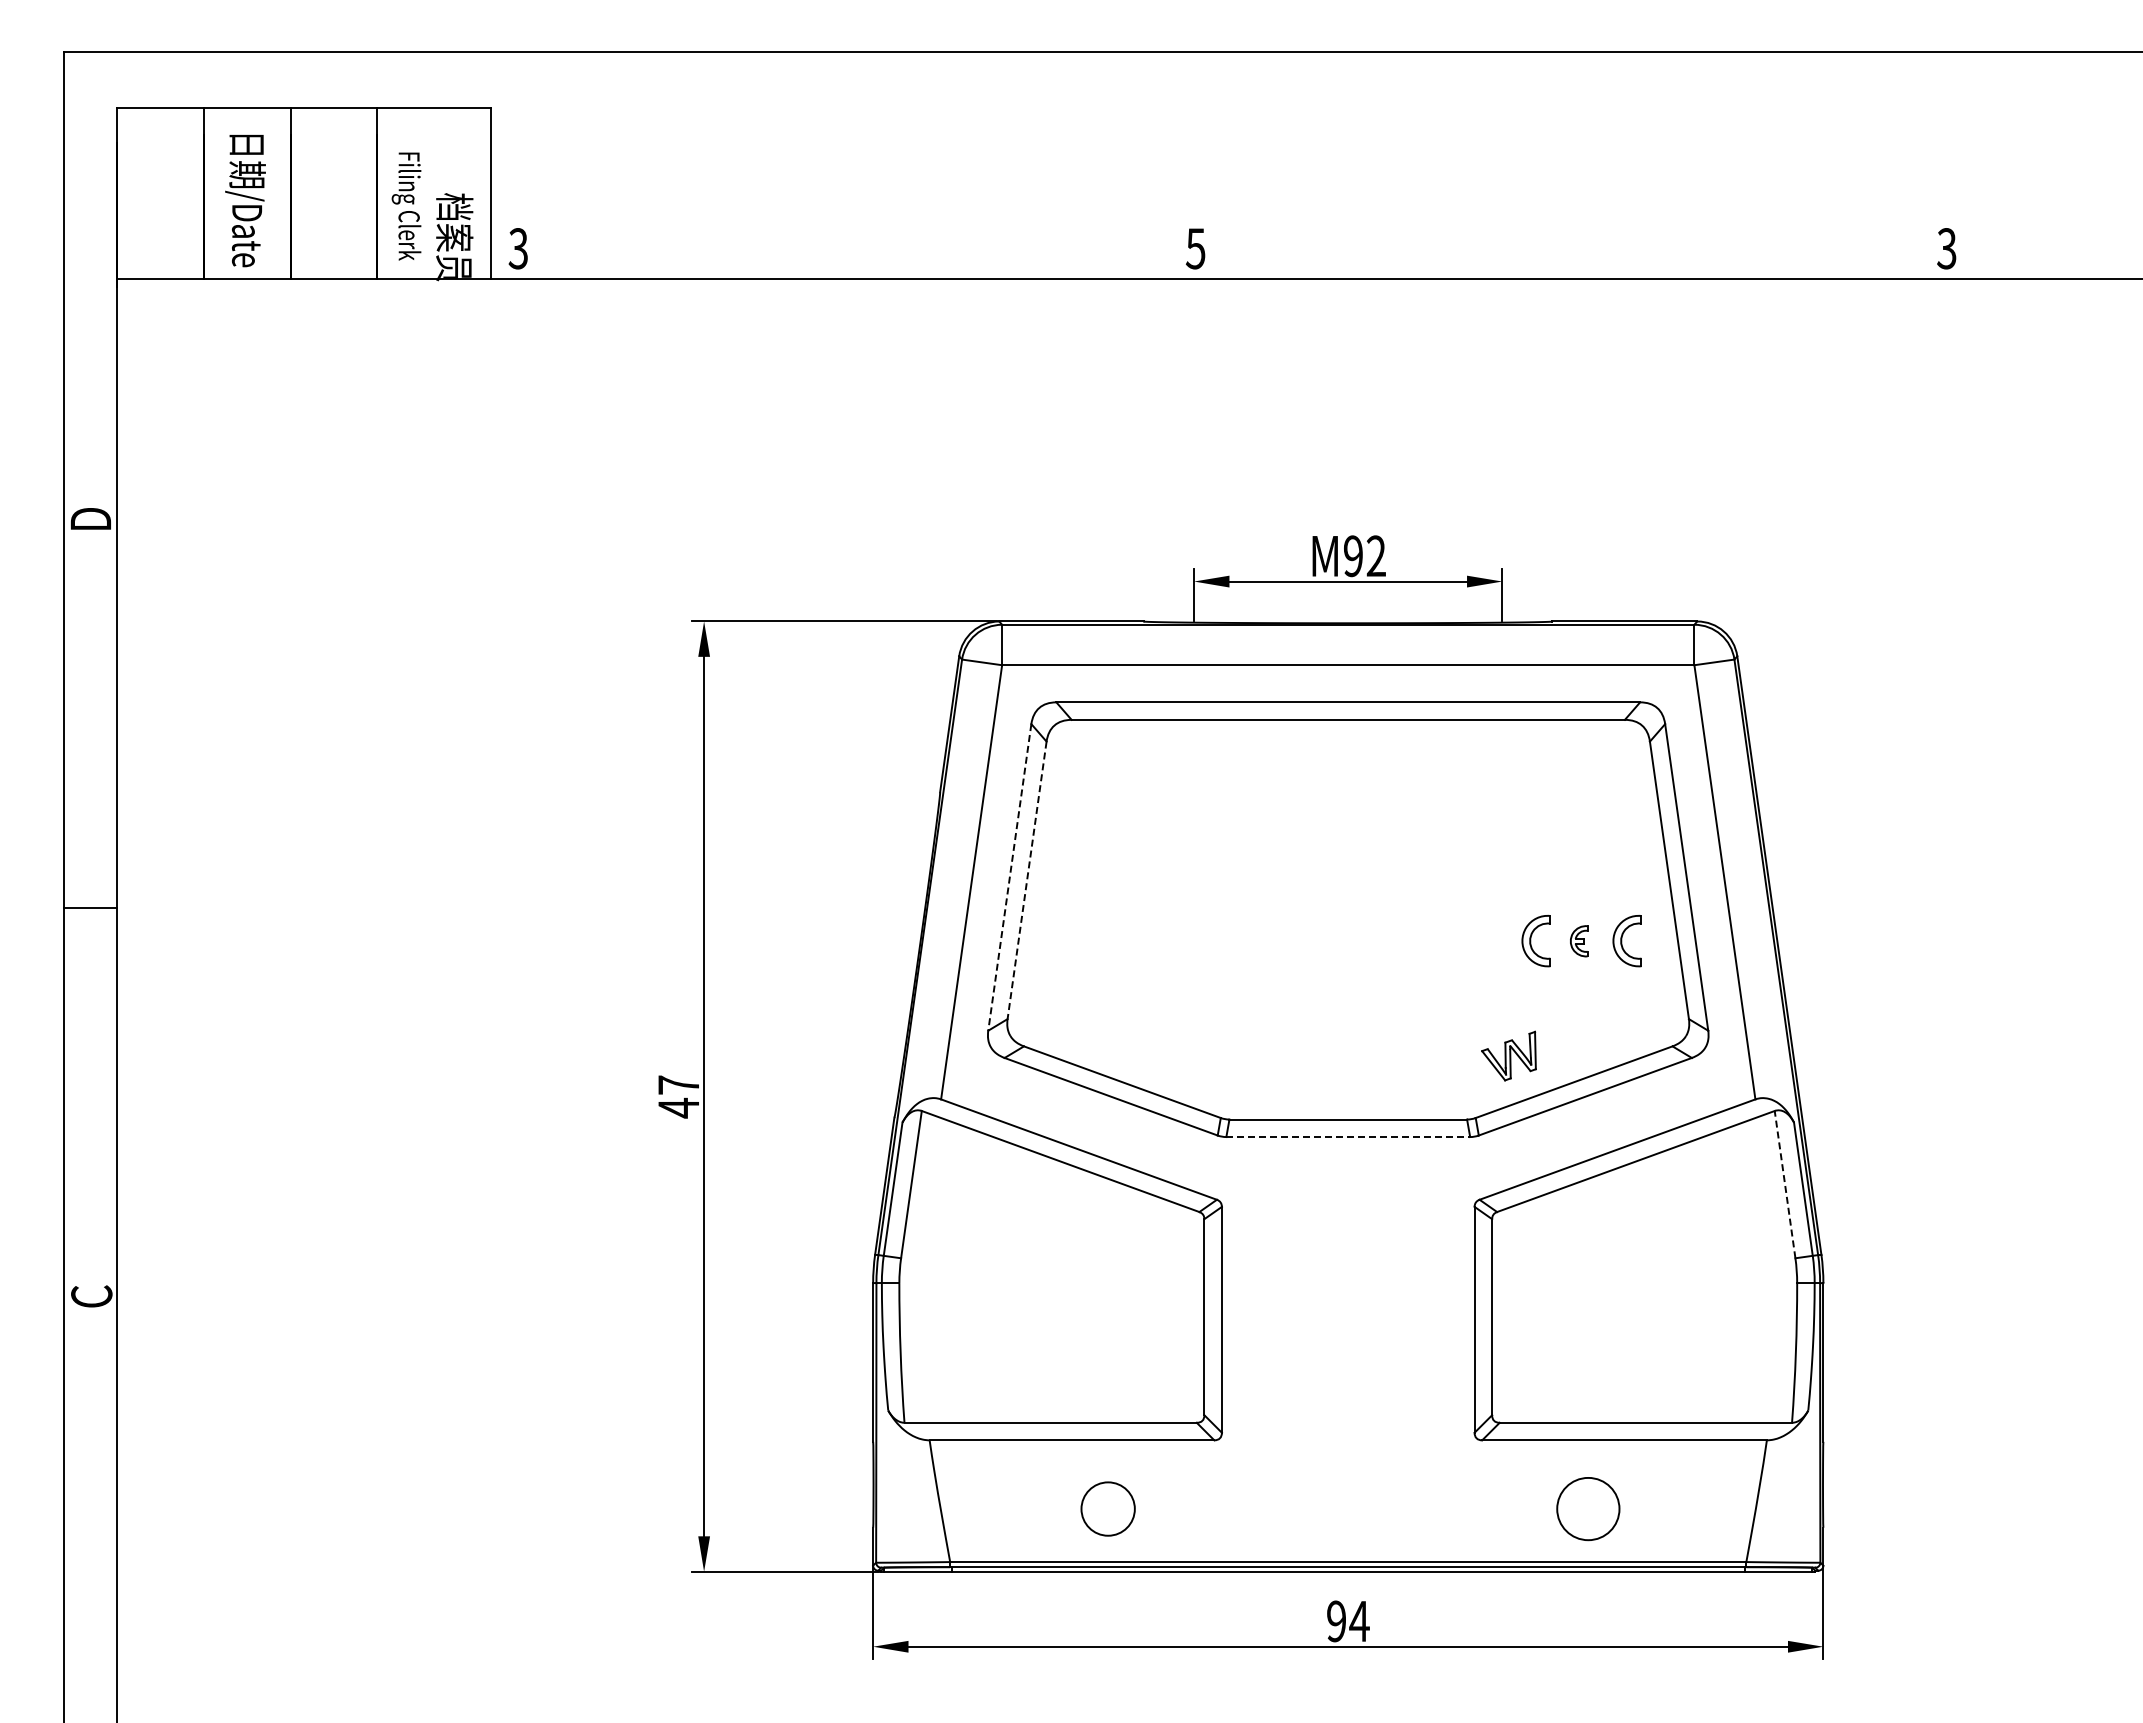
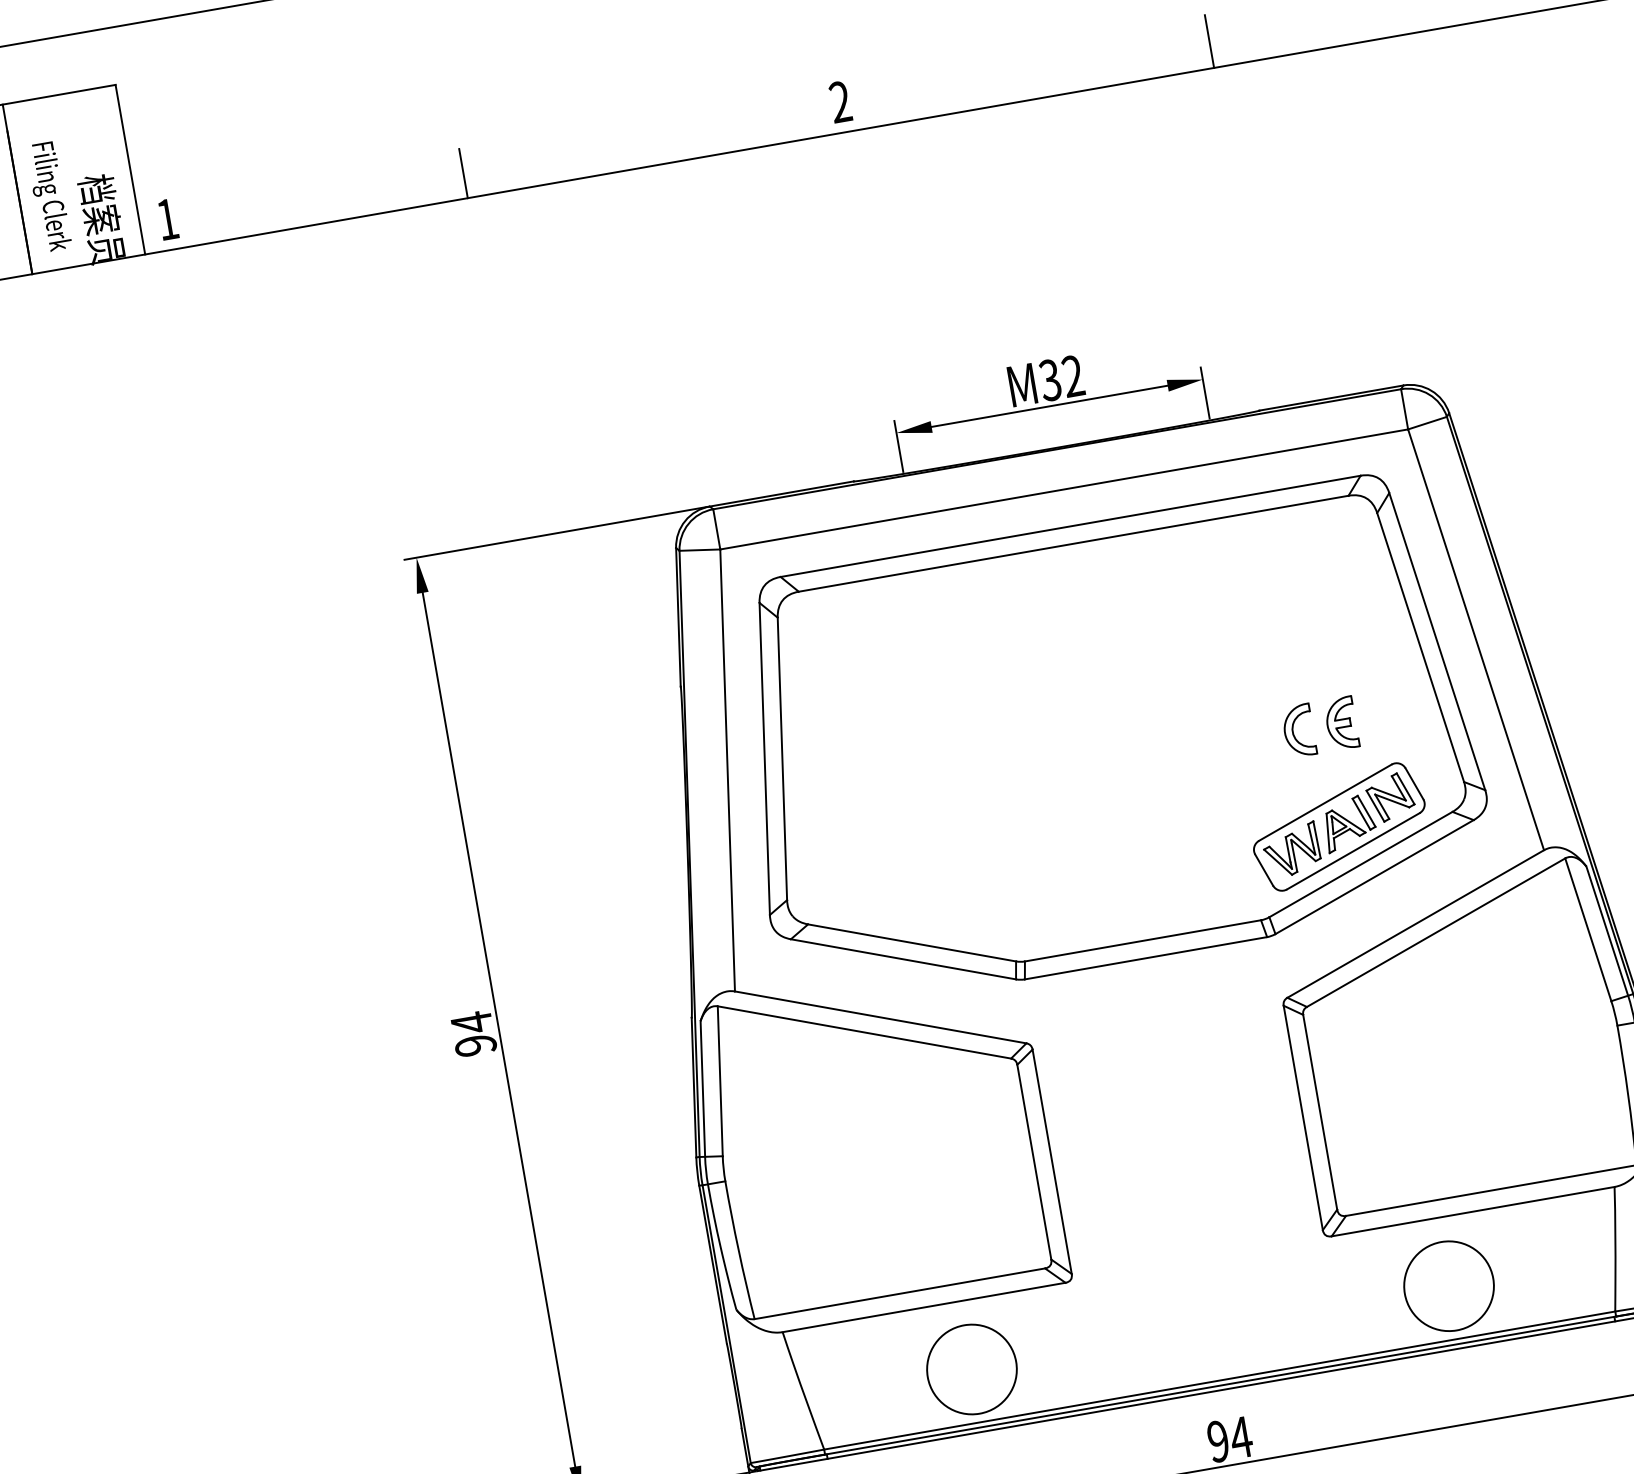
text: (517, 248) -> (166, 219), 3 -> 1
text: (1195, 248) -> (840, 101), 5 -> 2
line: (1566, 252) -> (1209, 41), added
line: (815, 254) -> (463, 173), added
text: (1352, 556) -> (1049, 380), M92 -> M32
line: (1009, 877) -> (764, 759), dashed -> solid
line: (1027, 880) -> (782, 758), dashed -> solid
part: (1578, 941) -> (1340, 724), size x1.67
part: (1626, 941) -> (1388, 715), removed
part: (1559, 1041) -> (1339, 826), added
text: (678, 1096) -> (473, 1034), 47 -> 94
line: (1348, 1137) -> (1146, 958), dashed -> solid
line: (1785, 1184) -> (1588, 929), dashed -> solid
circle: (1107, 1508) -> (971, 1369), size x1.67
circle: (1587, 1508) -> (1448, 1285), size x1.43

